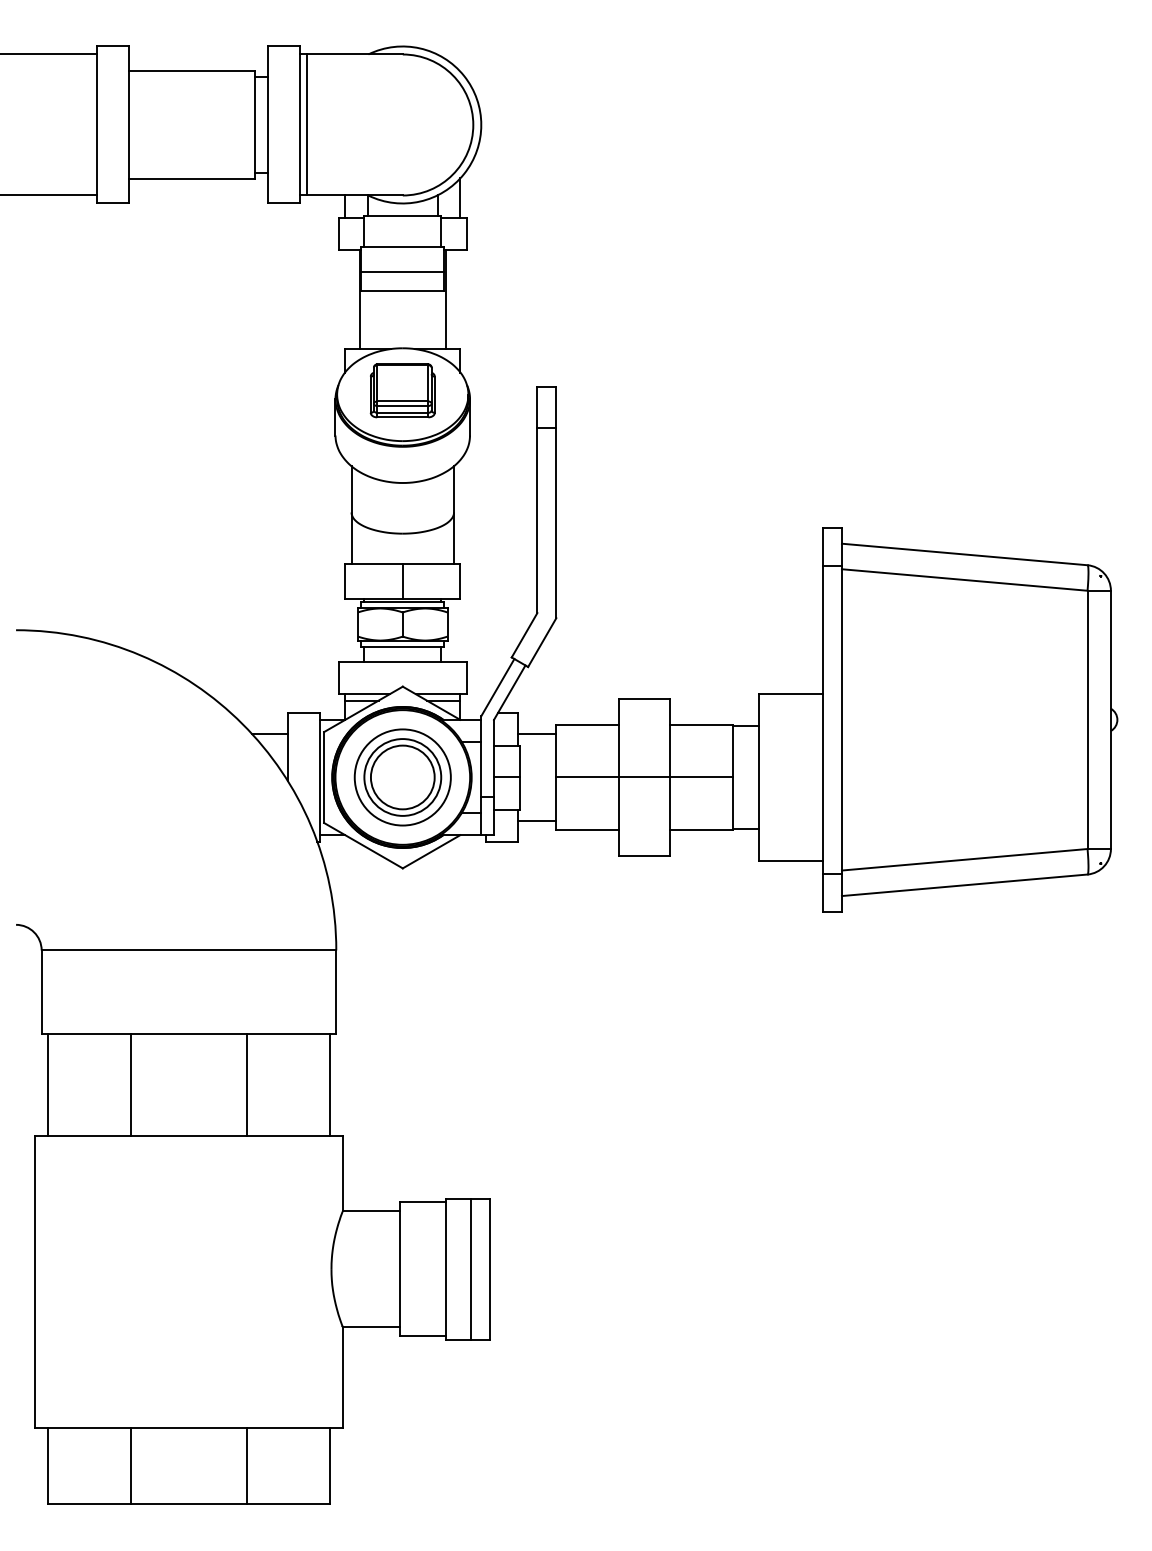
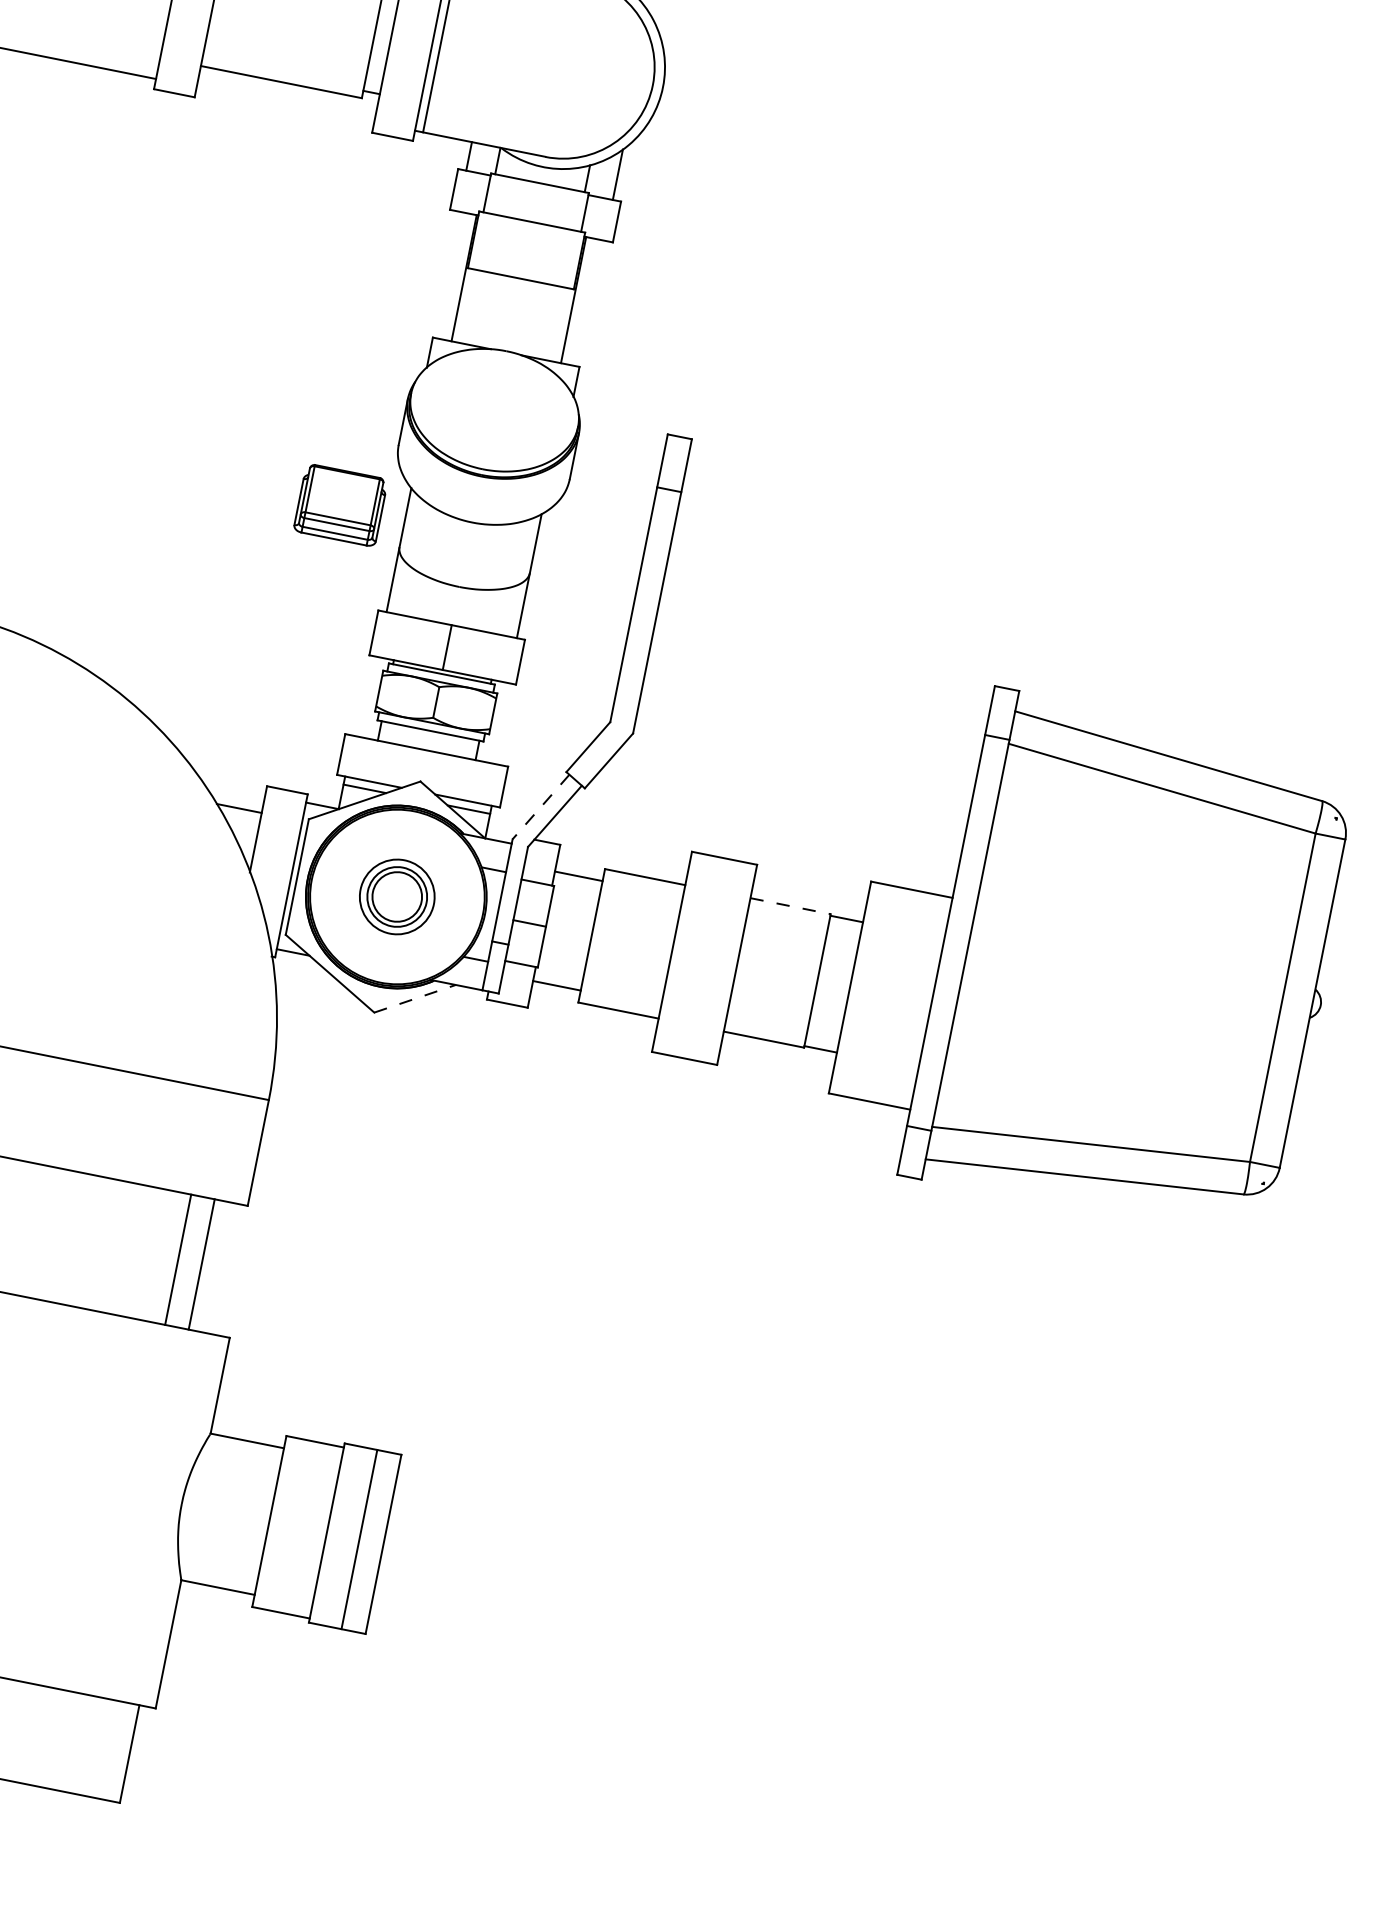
line: (402, 272) -> (525, 254), removed
part: (402, 390) -> (340, 504), moved
line: (497, 688) -> (540, 807), solid -> dashed
line: (701, 725) -> (790, 906), solid -> dashed
part: (402, 777) -> (397, 896), size x0.6
line: (644, 777) -> (704, 958), removed
line: (431, 851) -> (415, 998), solid -> dashed
line: (247, 1084) -> (202, 1263), moved
line: (329, 1084) -> (177, 1259), moved
line: (247, 1465) -> (25, 1732), removed

